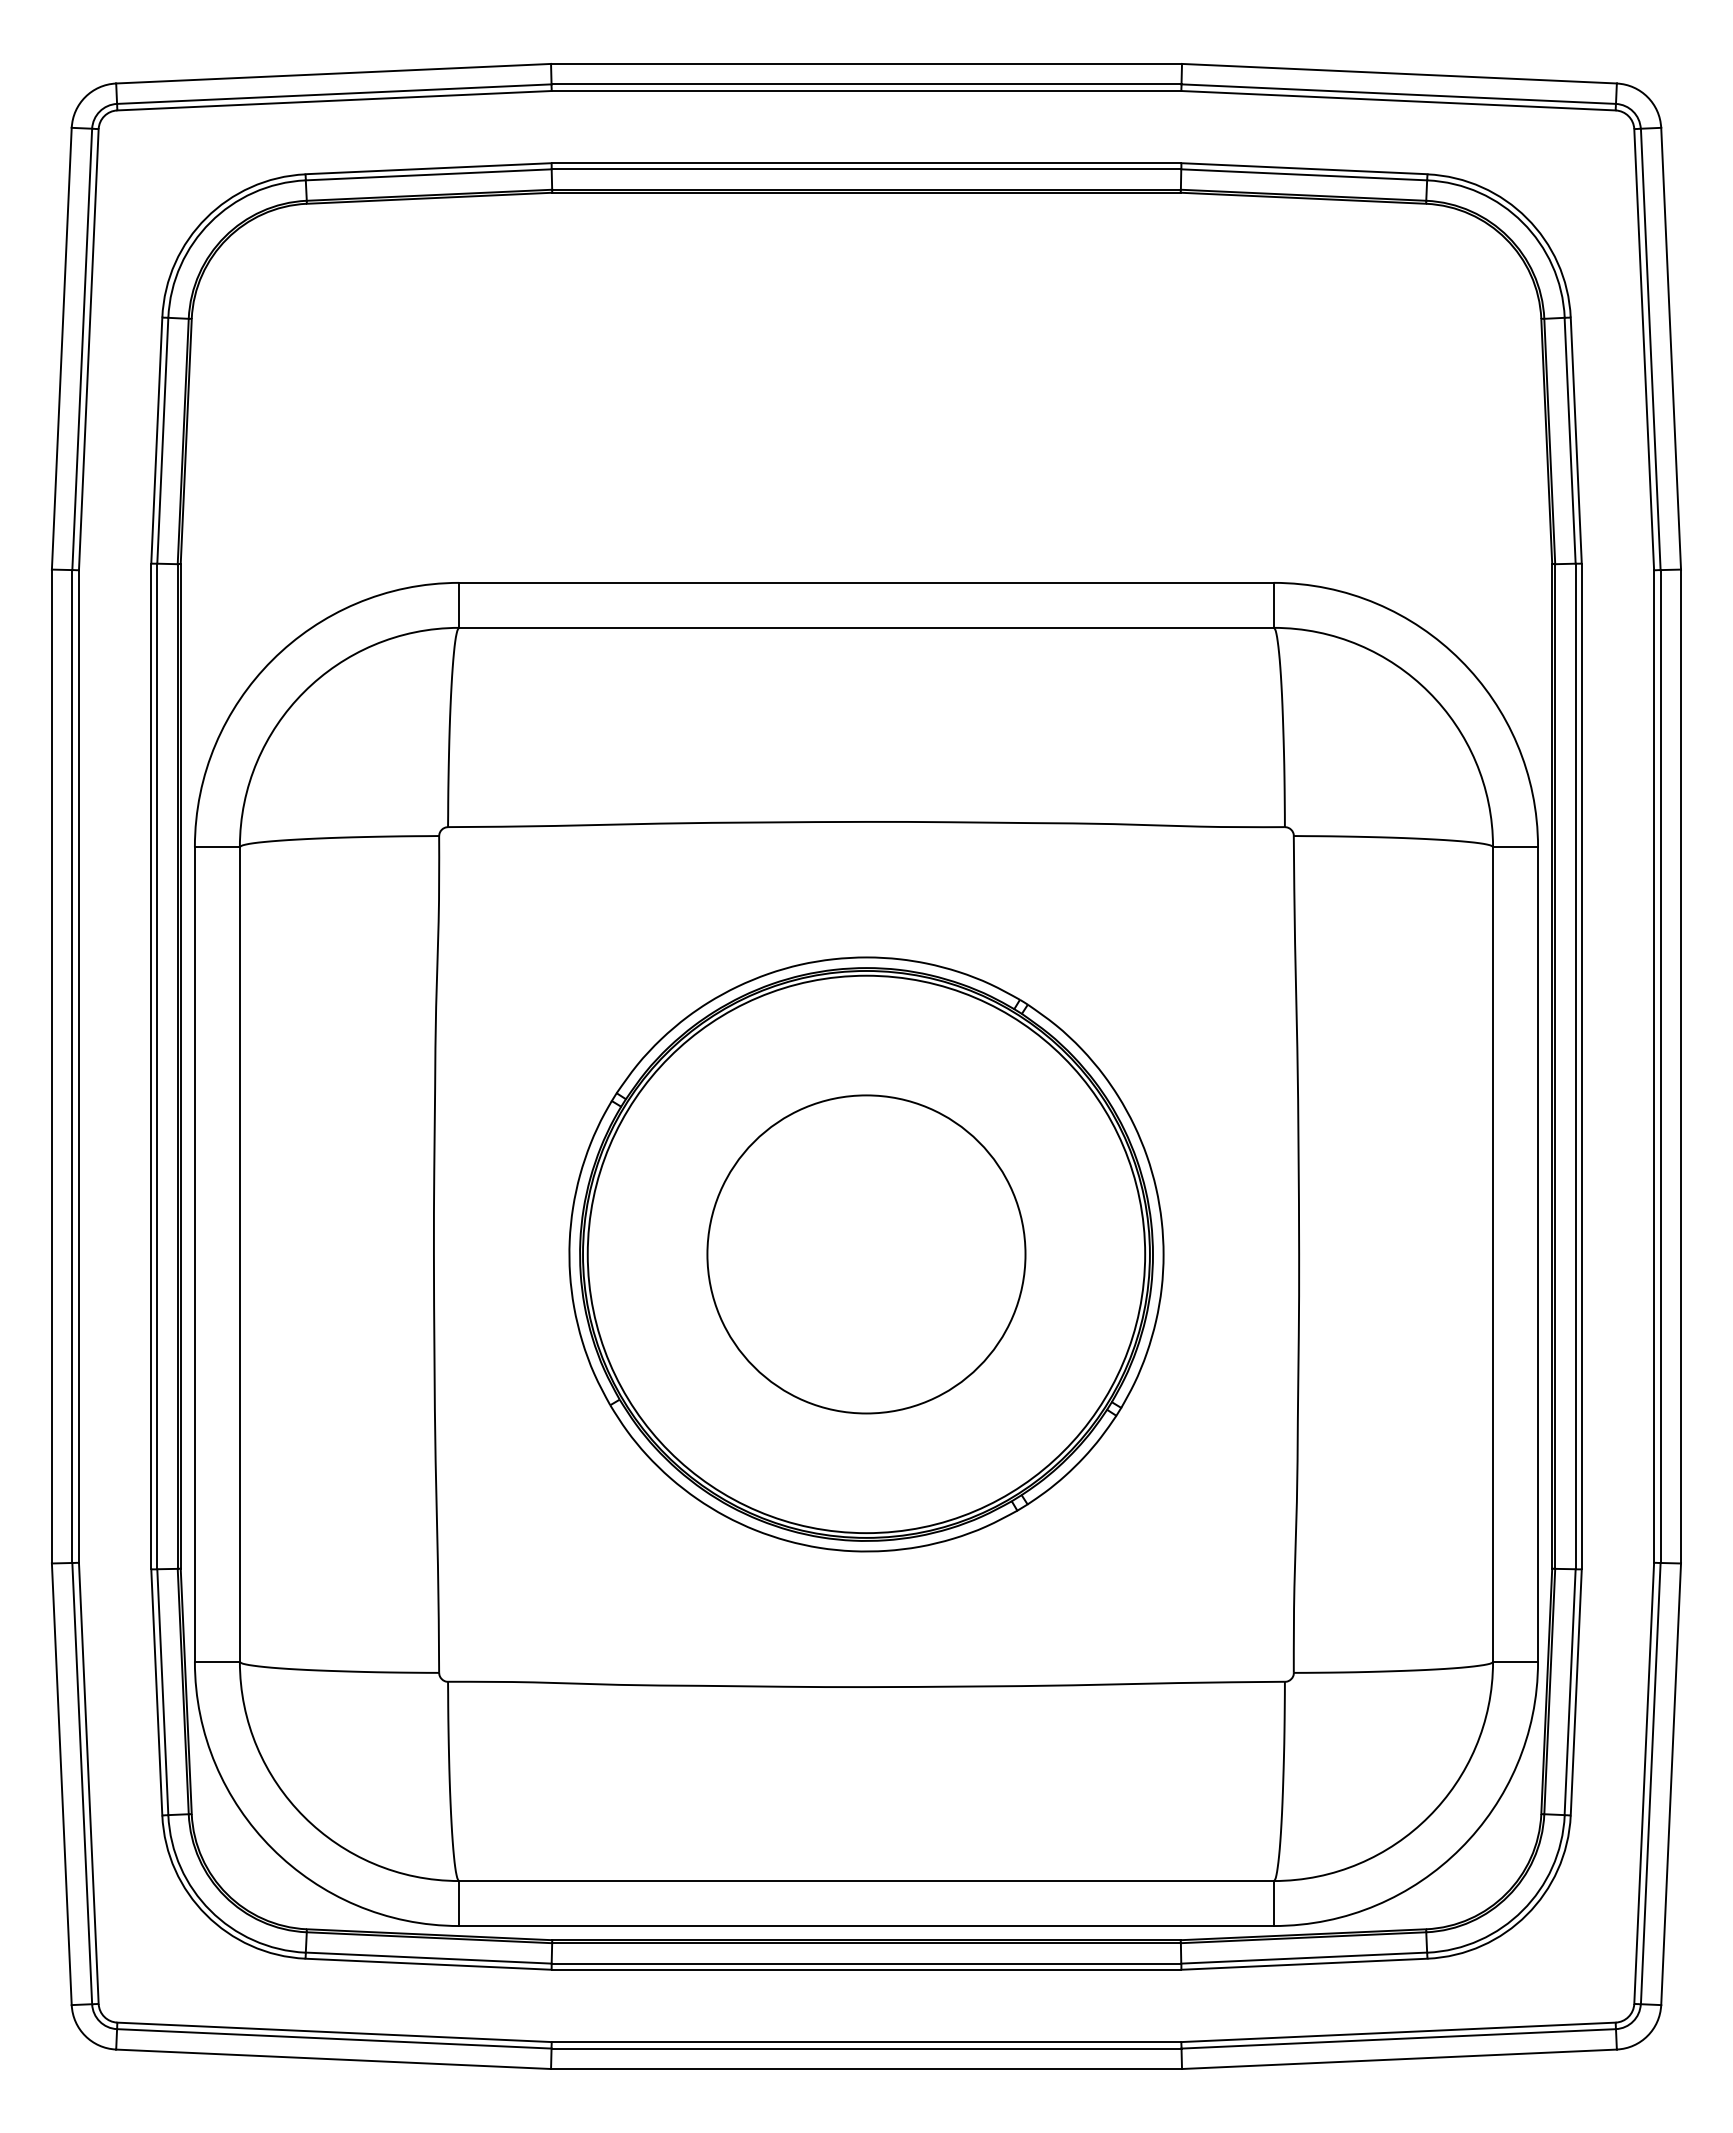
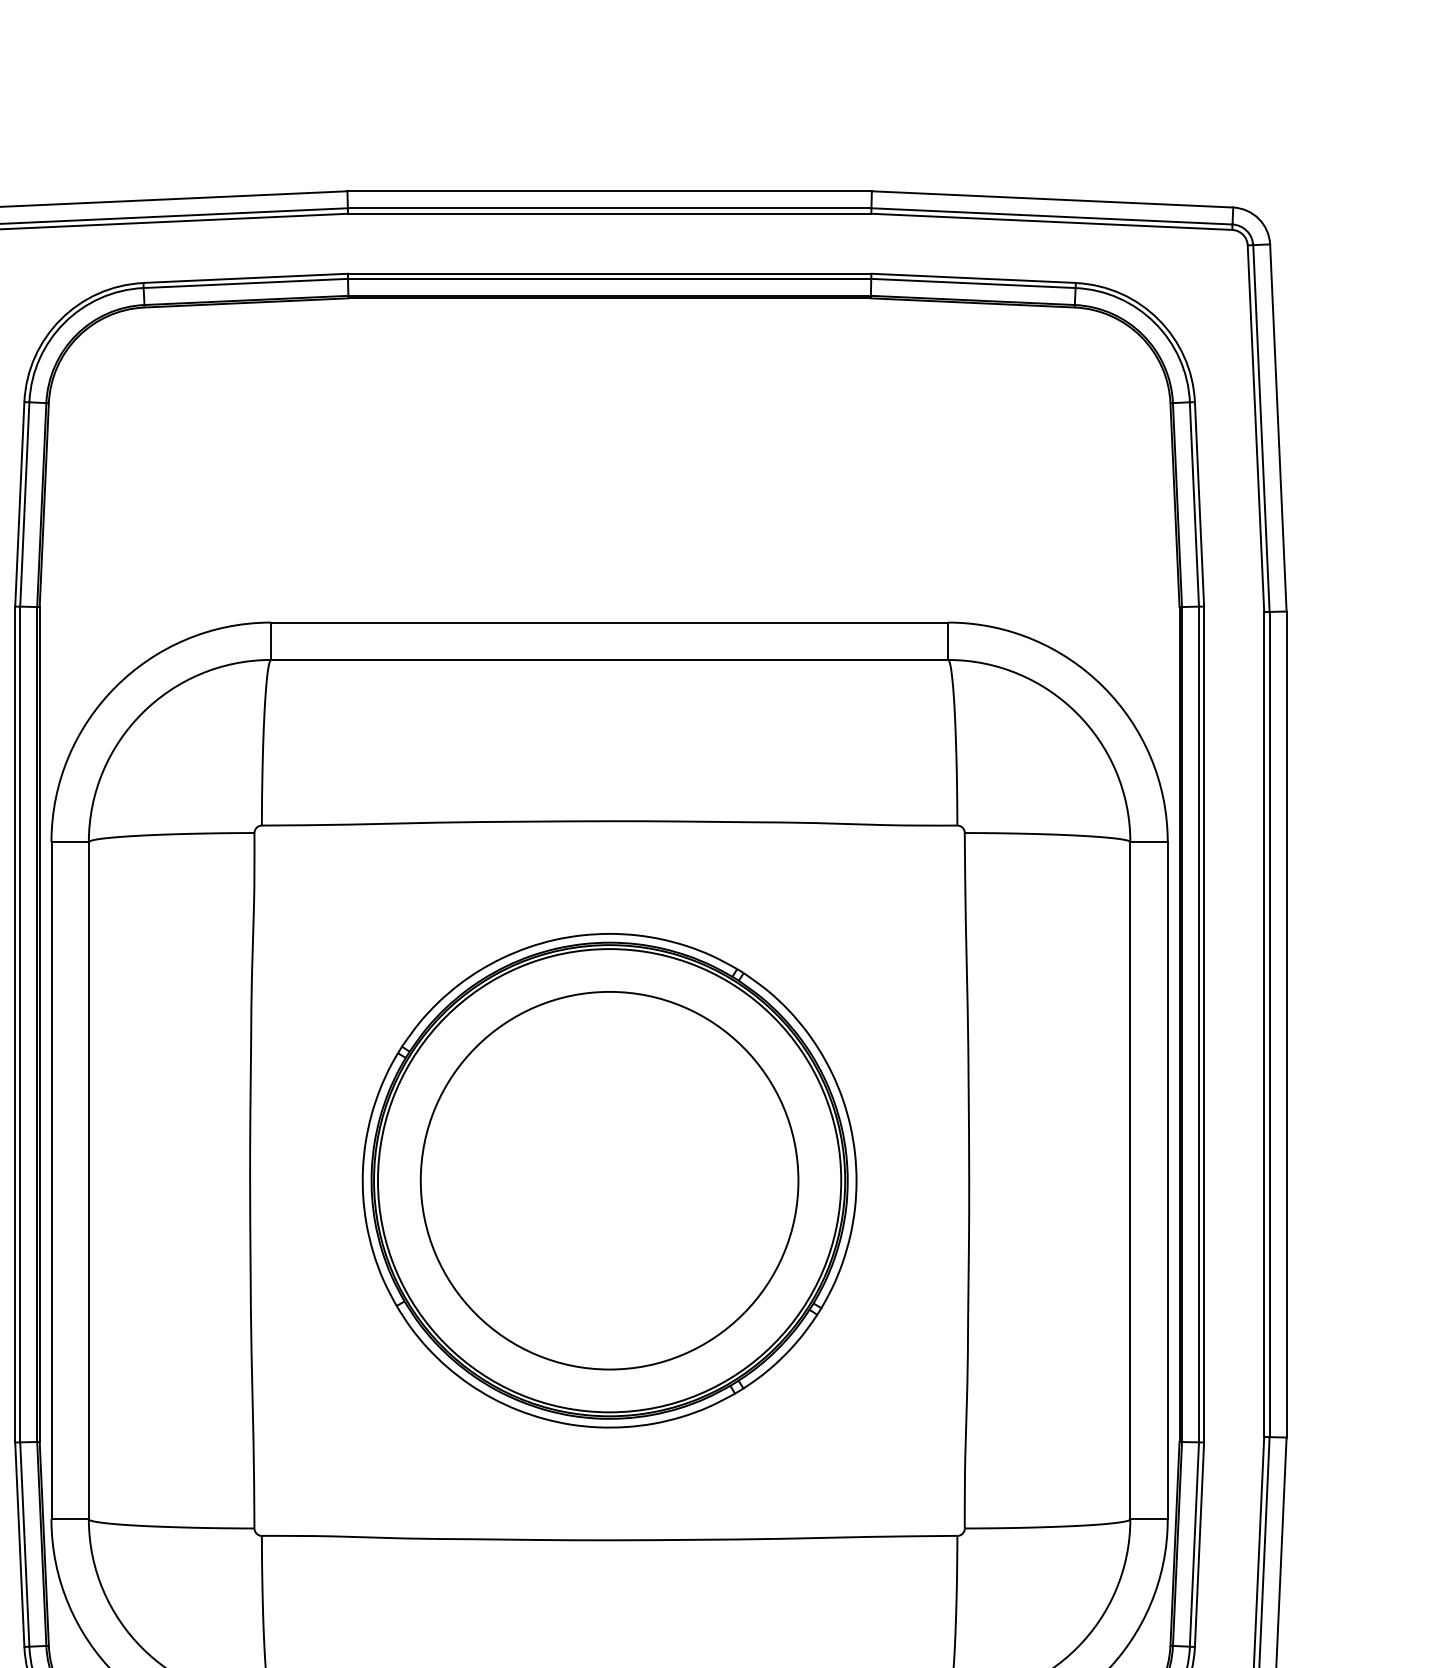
circle: (866, 1254) -> (609, 1180), size x1.43

